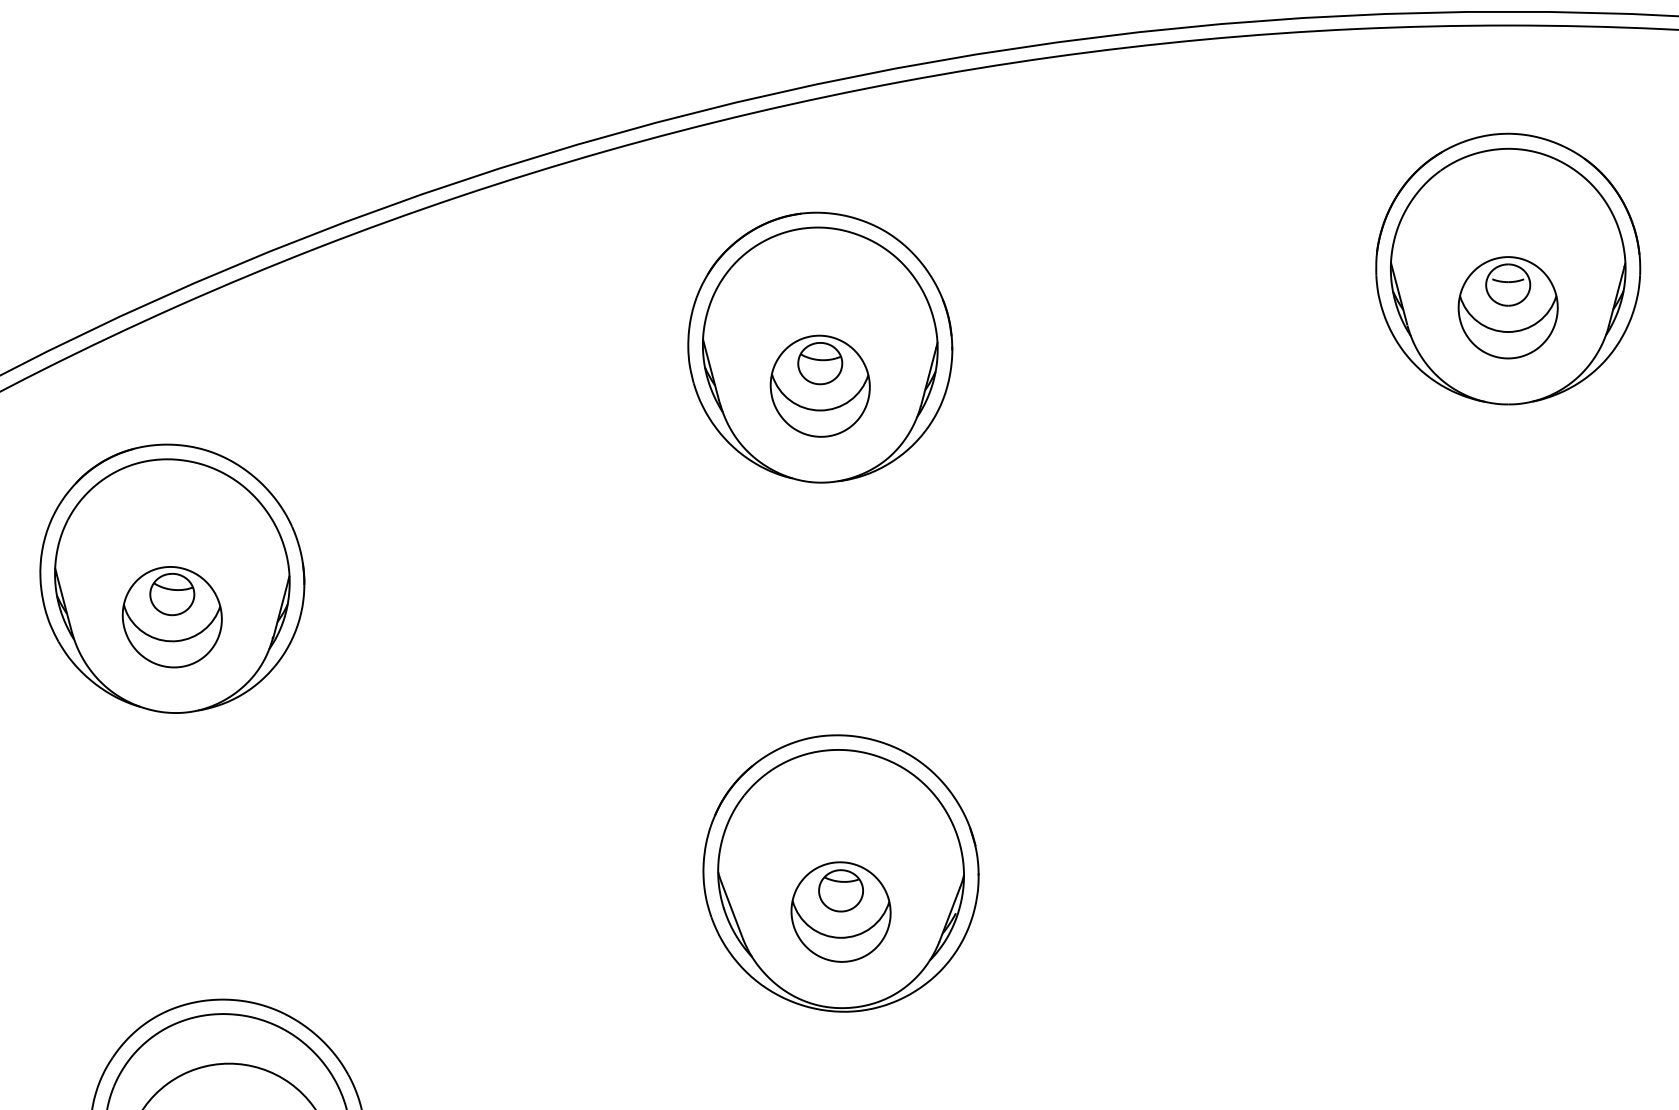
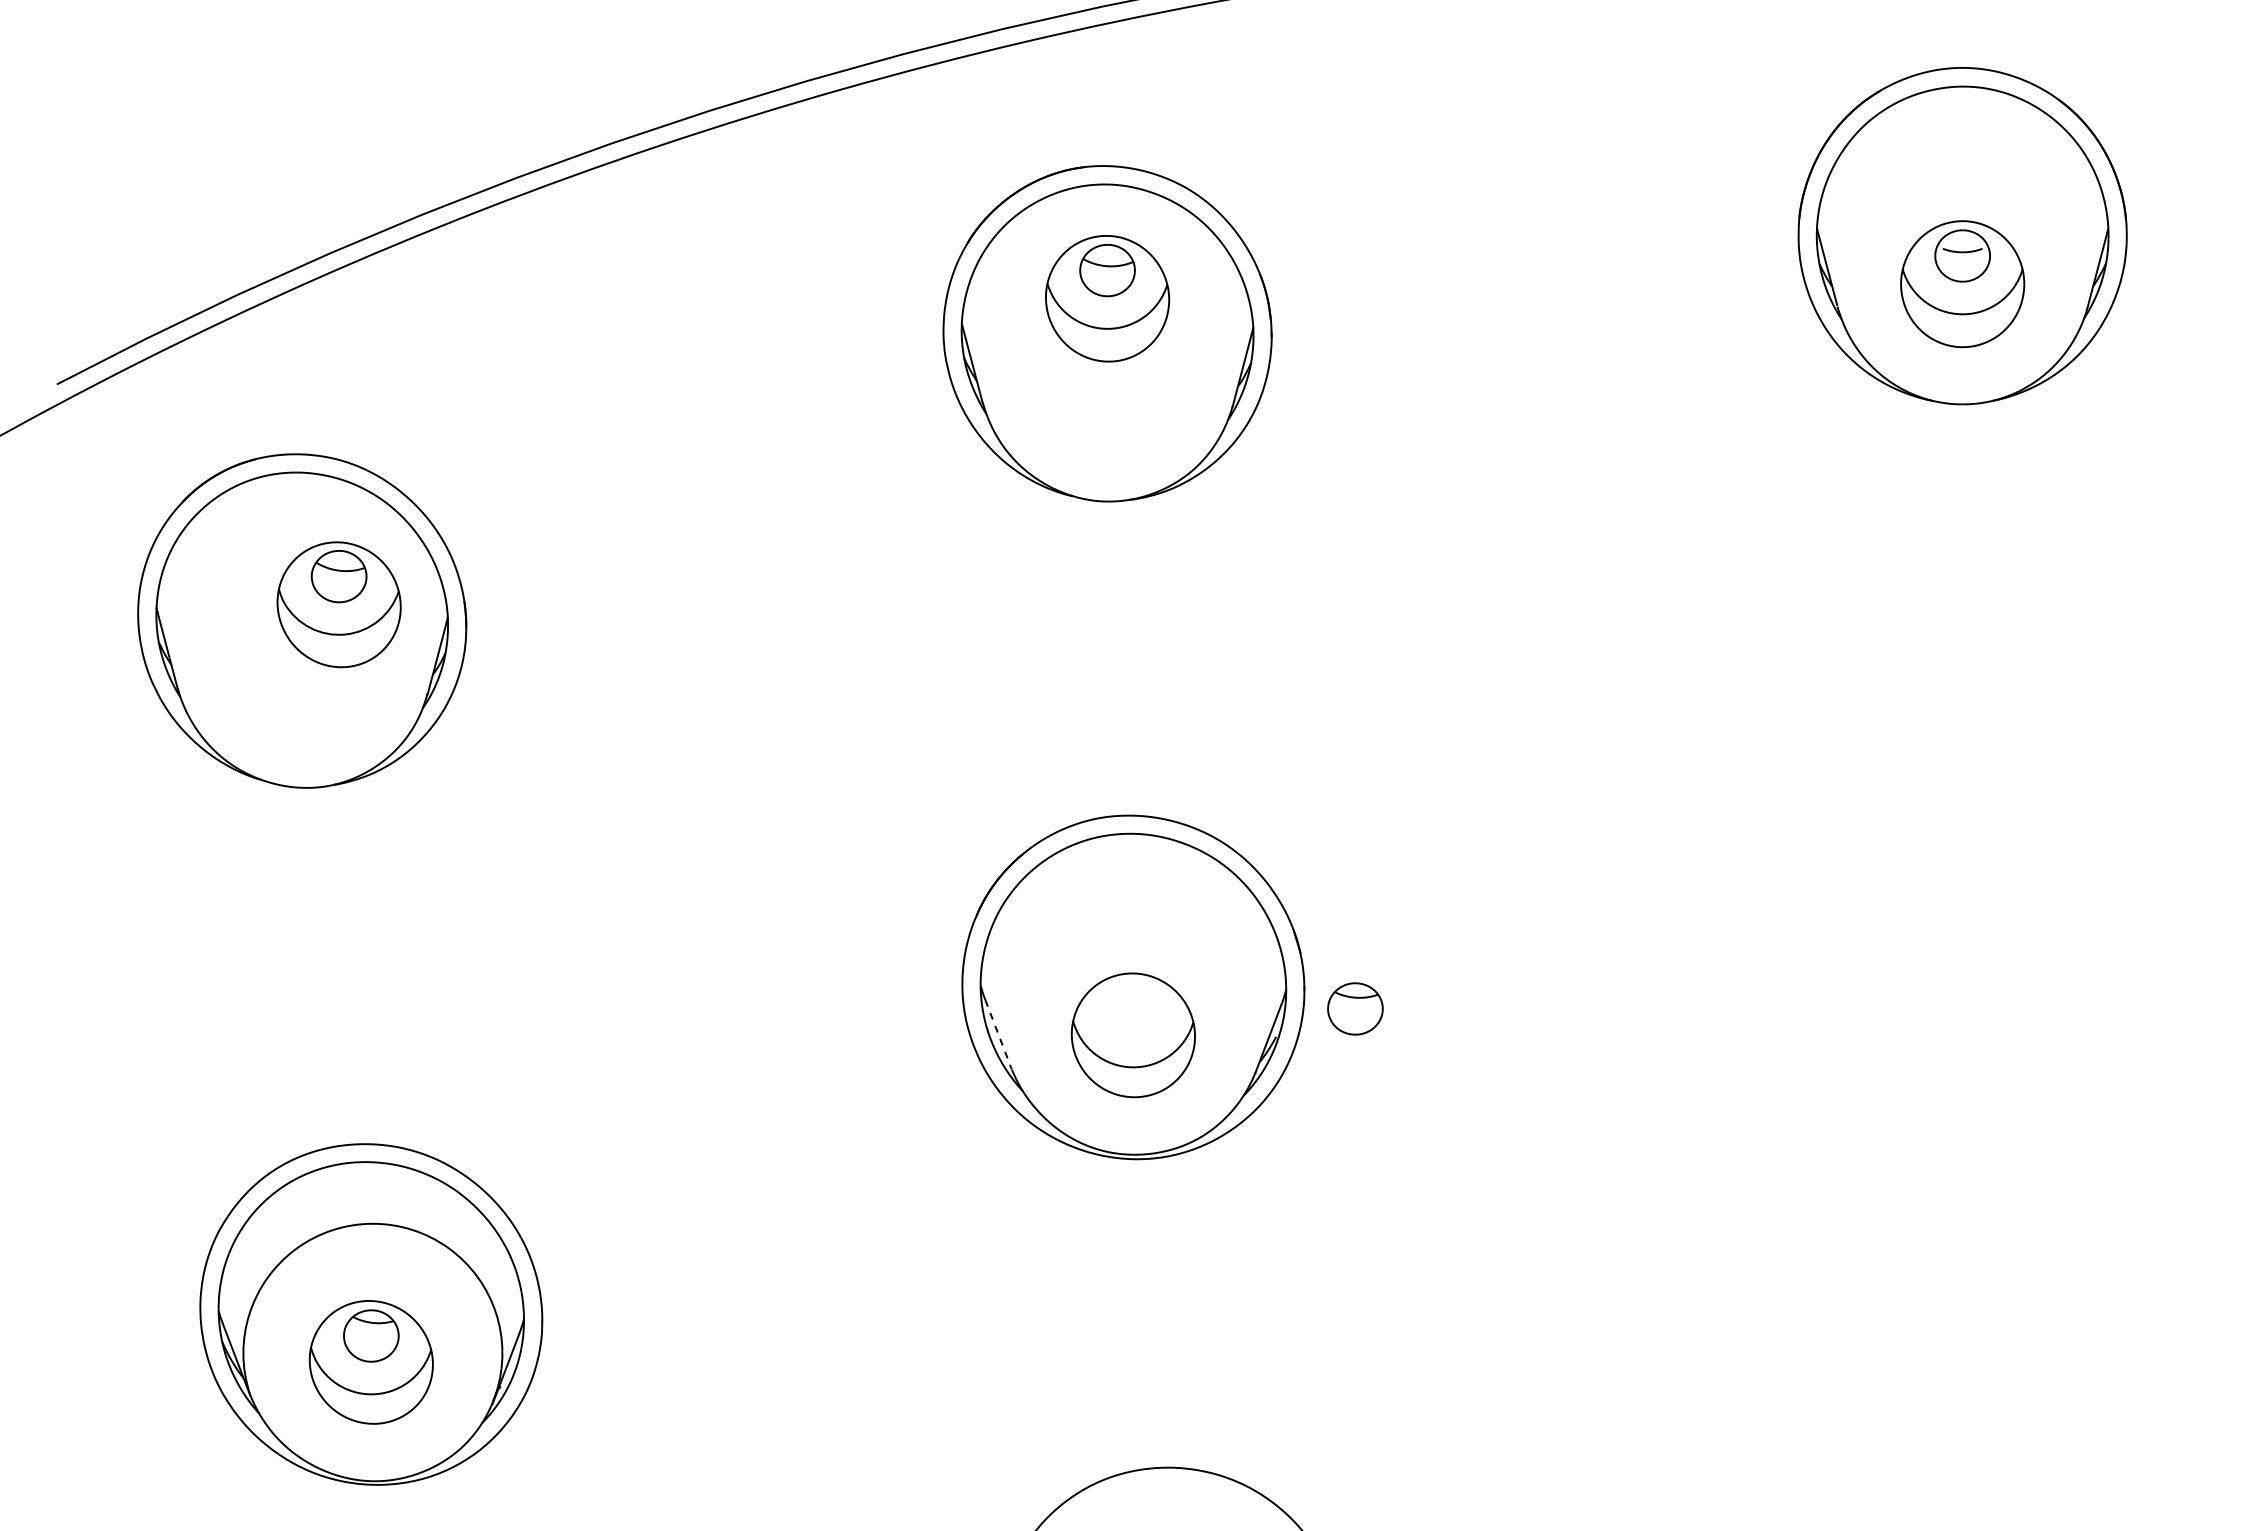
part: (820, 386) -> (1107, 298), moved
part: (171, 616) -> (338, 604), moved
part: (841, 890) -> (1355, 1008), moved
line: (732, 911) -> (998, 1034), solid -> dashed

